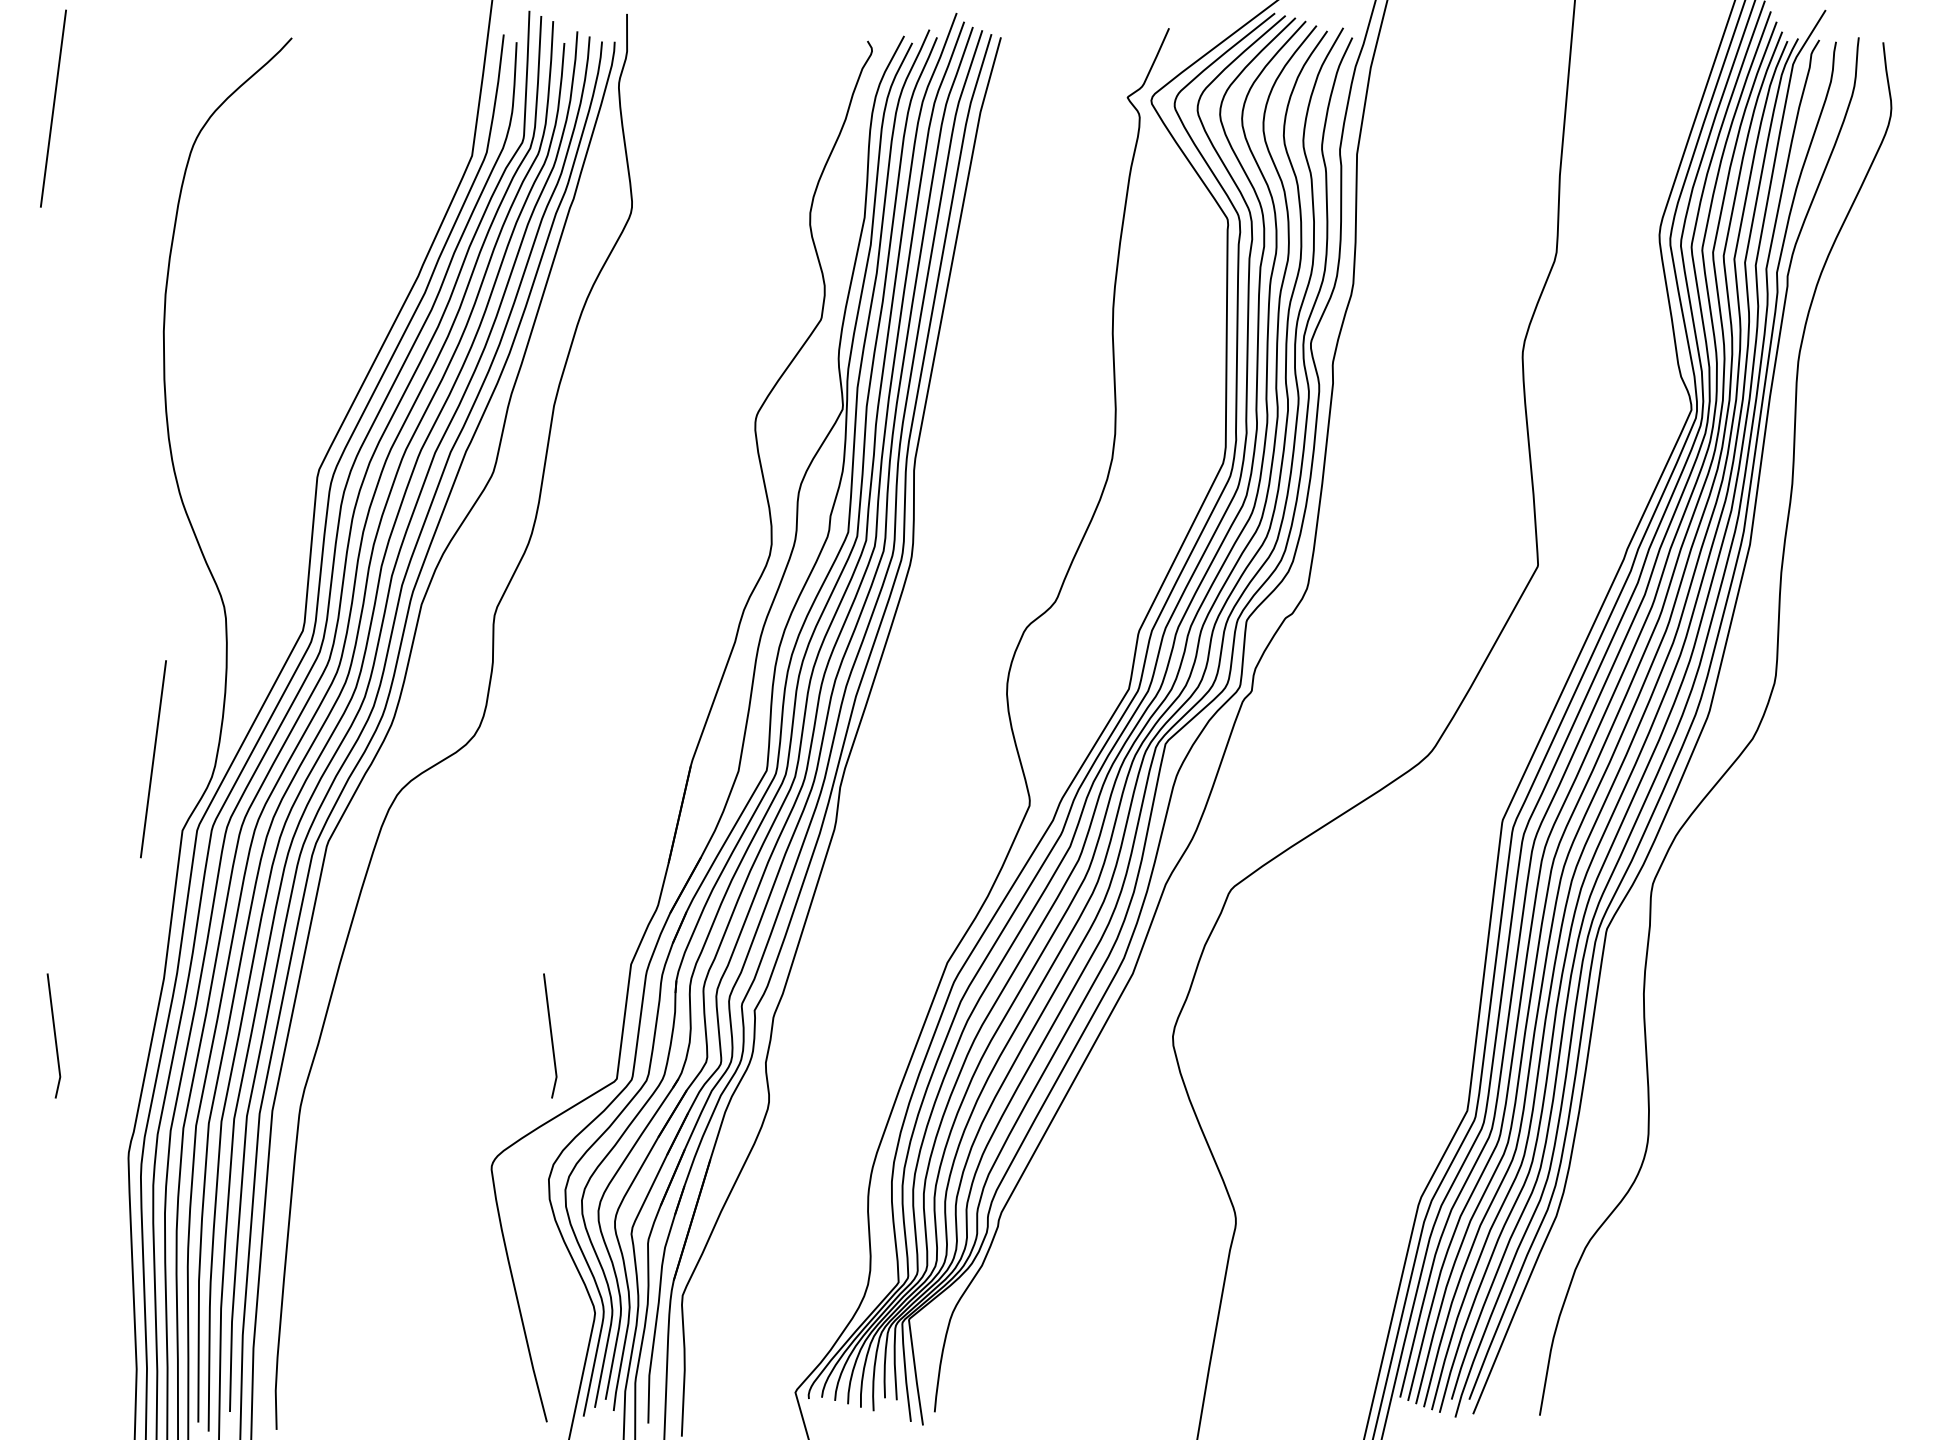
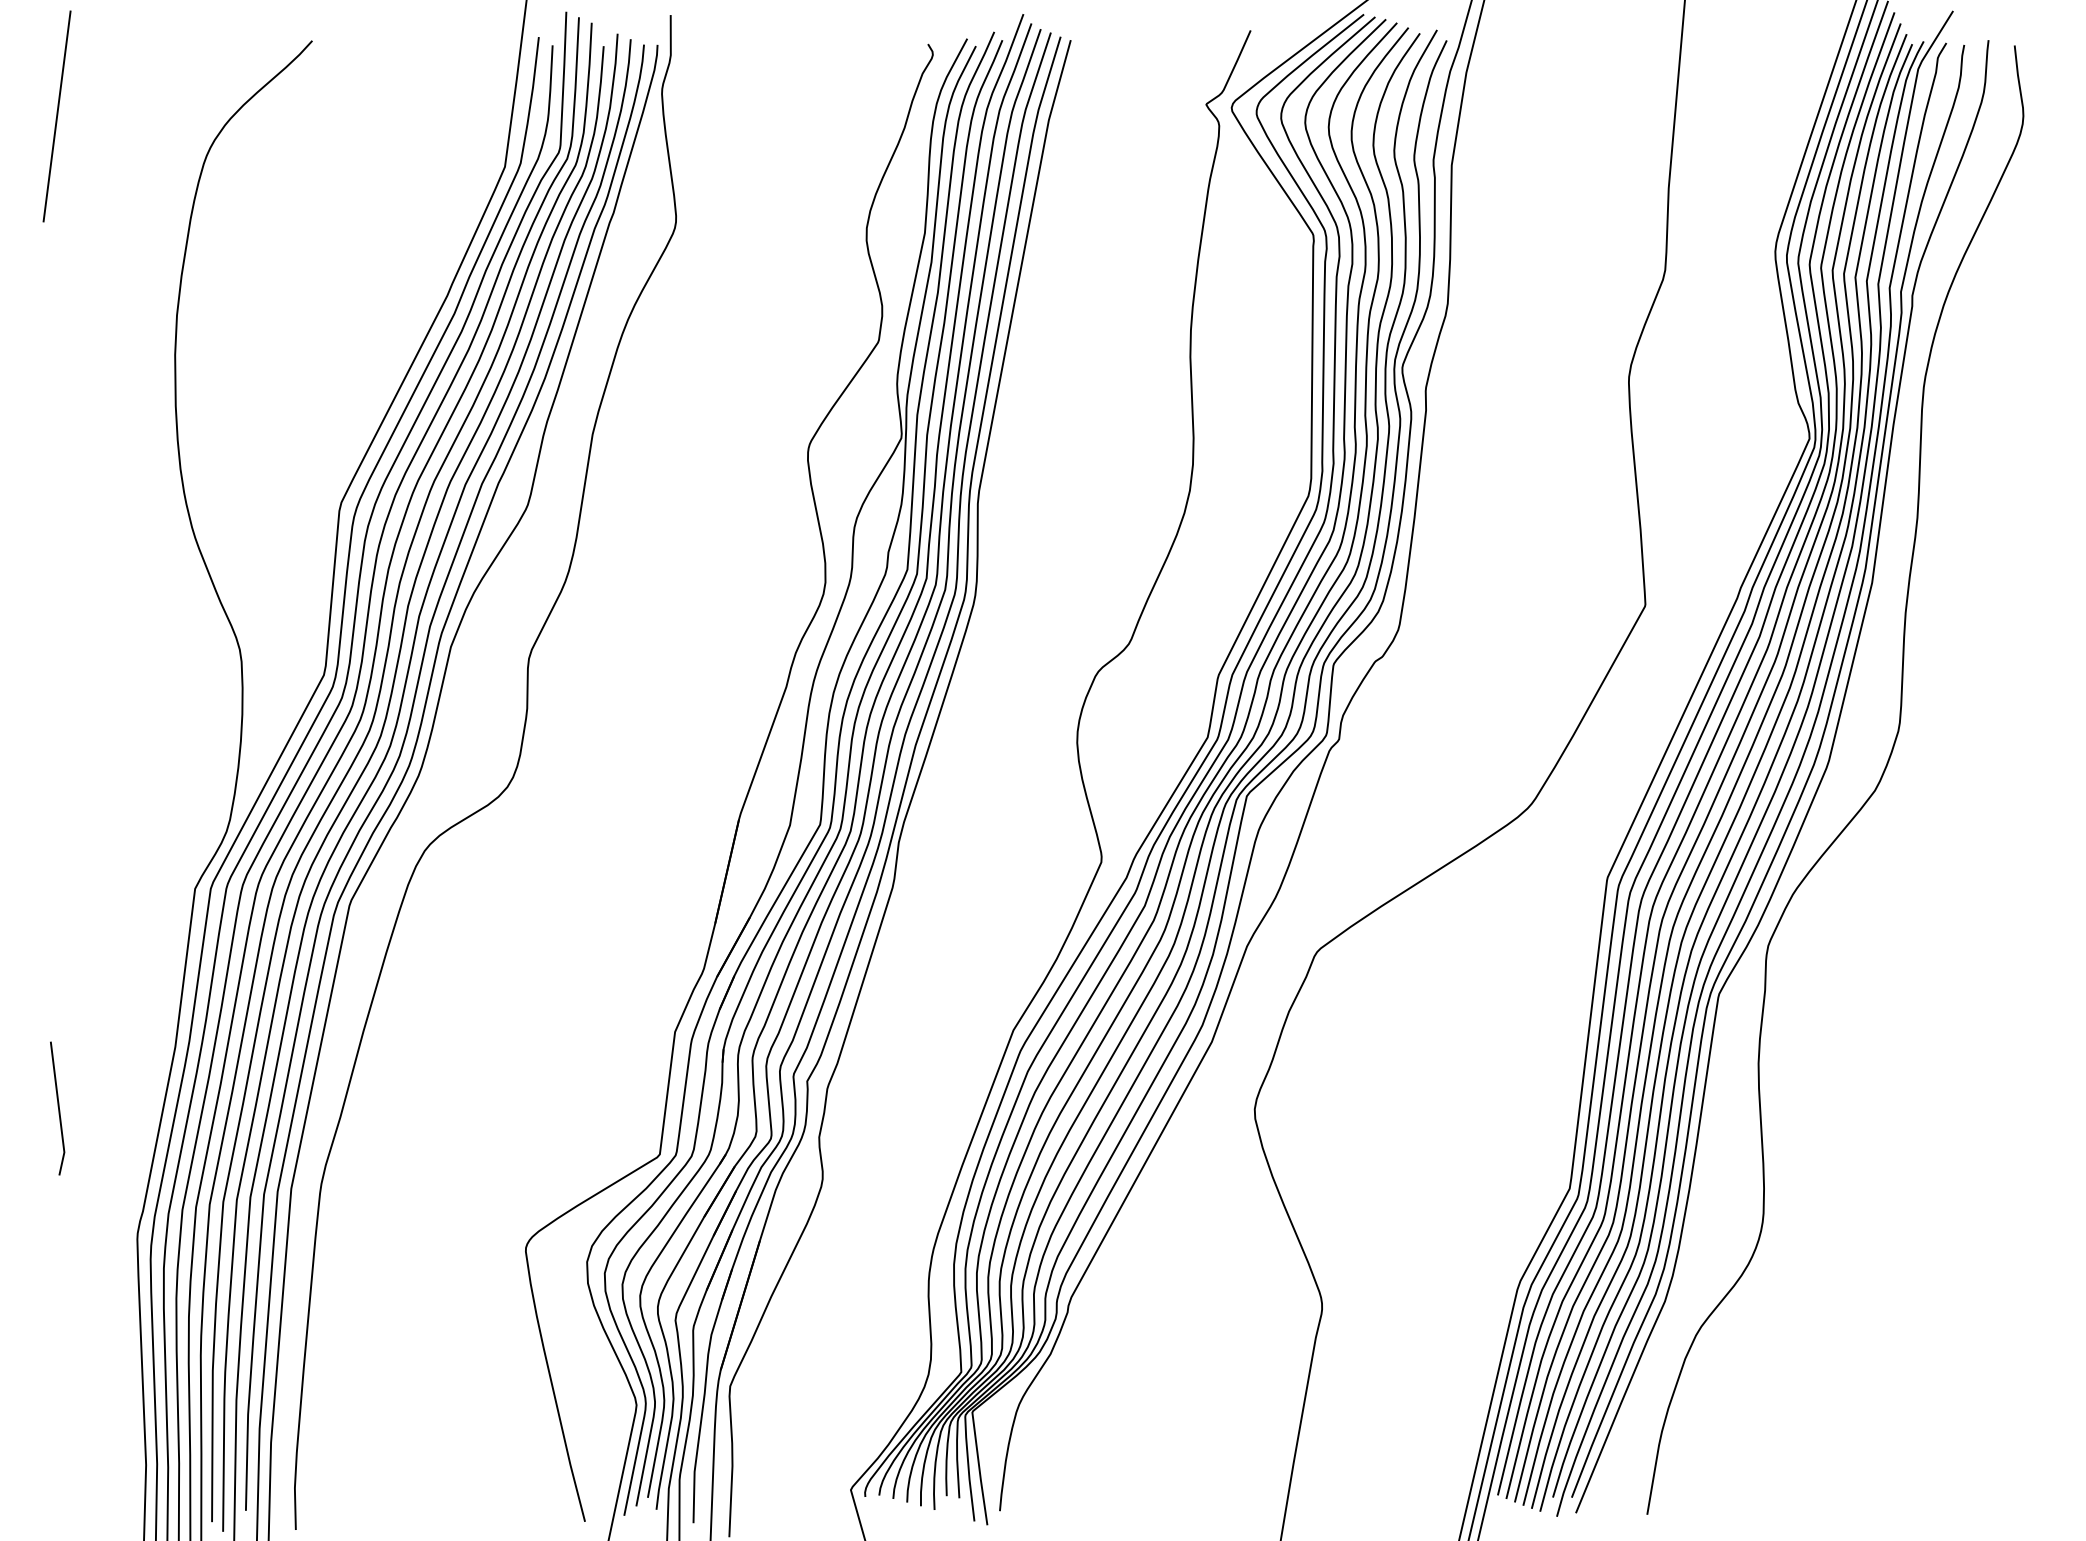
line: (152, 759) -> (163, 812), removed
line: (551, 1035) -> (589, 1108), removed

